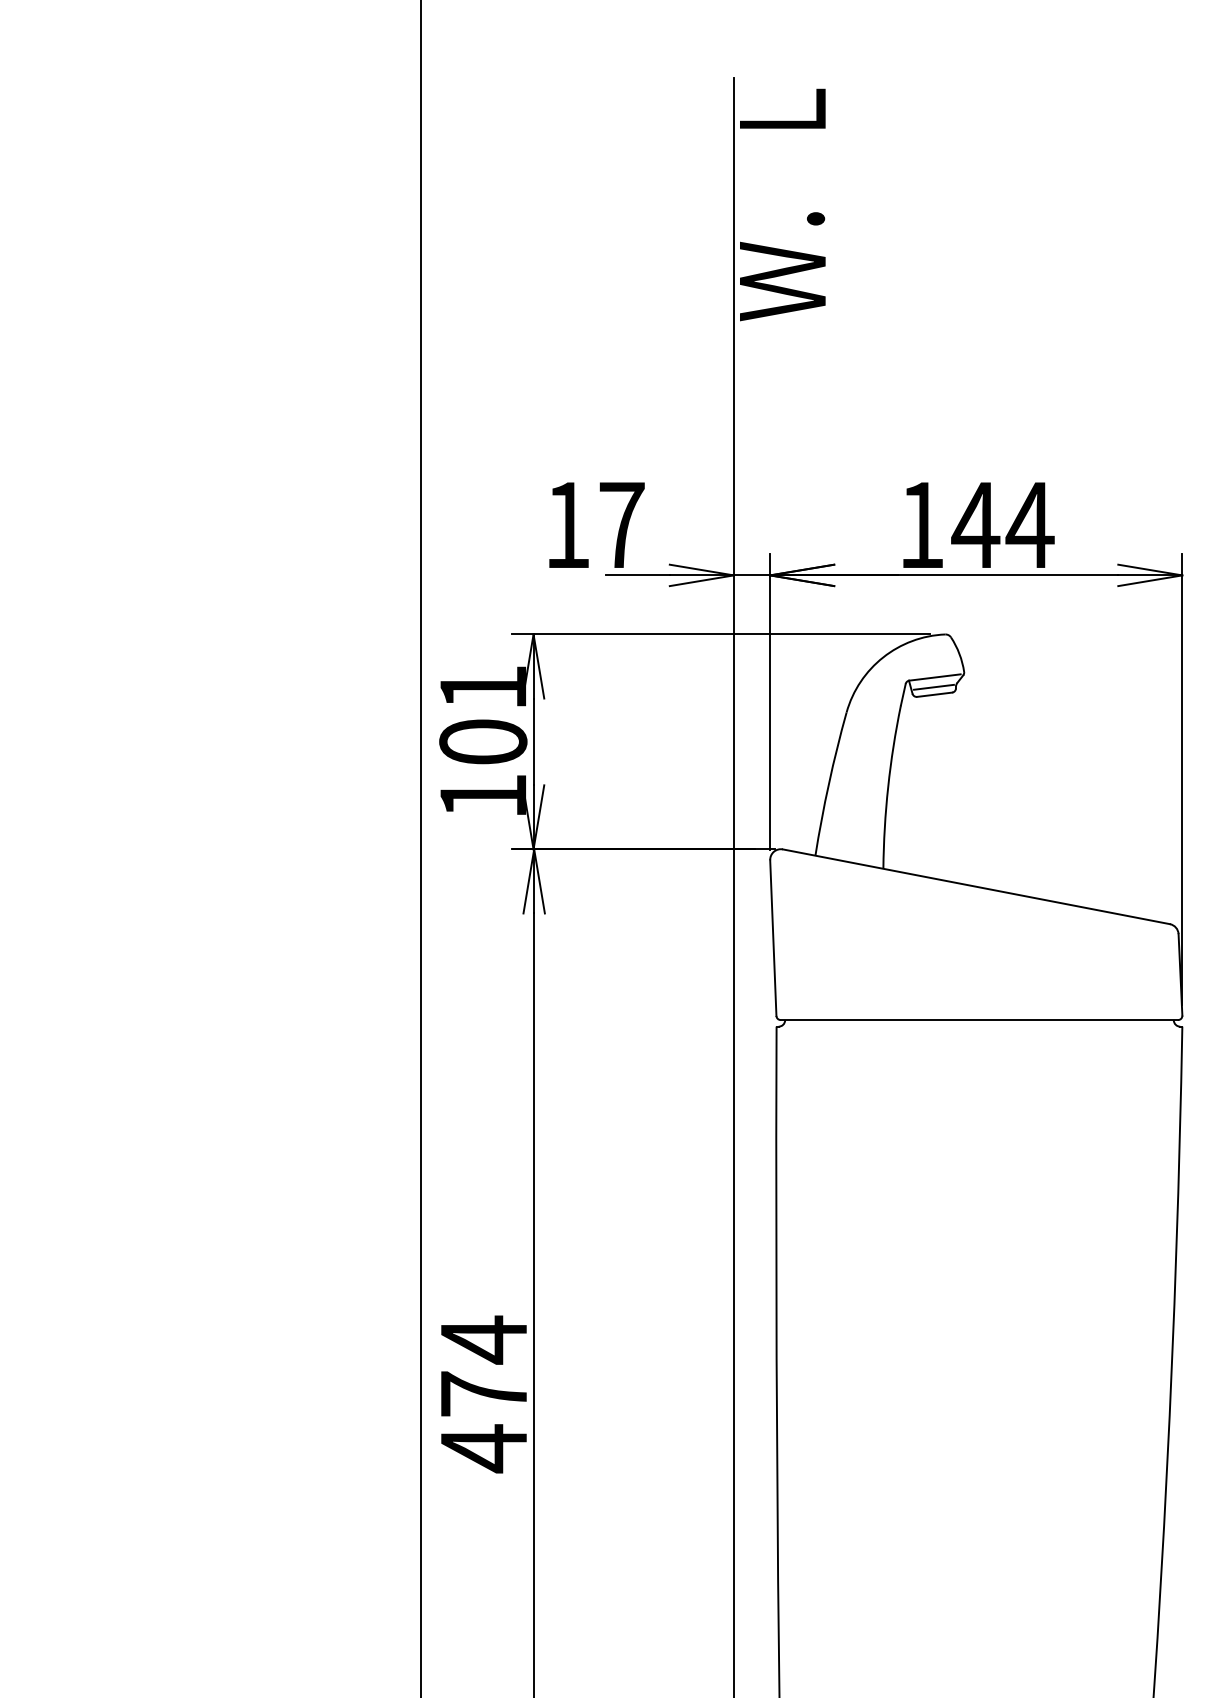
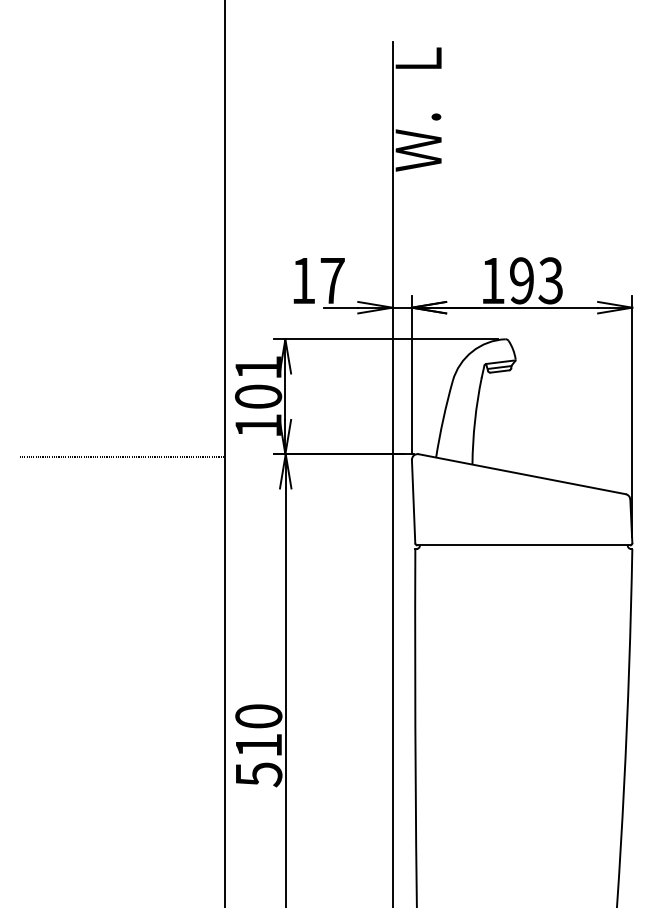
text: (1003, 524) -> (536, 280), 144 -> 193
line: (228, 853) -> (122, 456), added
text: (483, 1394) -> (258, 745), 474 -> 510

